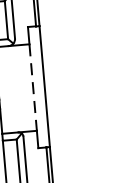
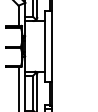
line: (33, 87) -> (45, 46), dashed -> solid

